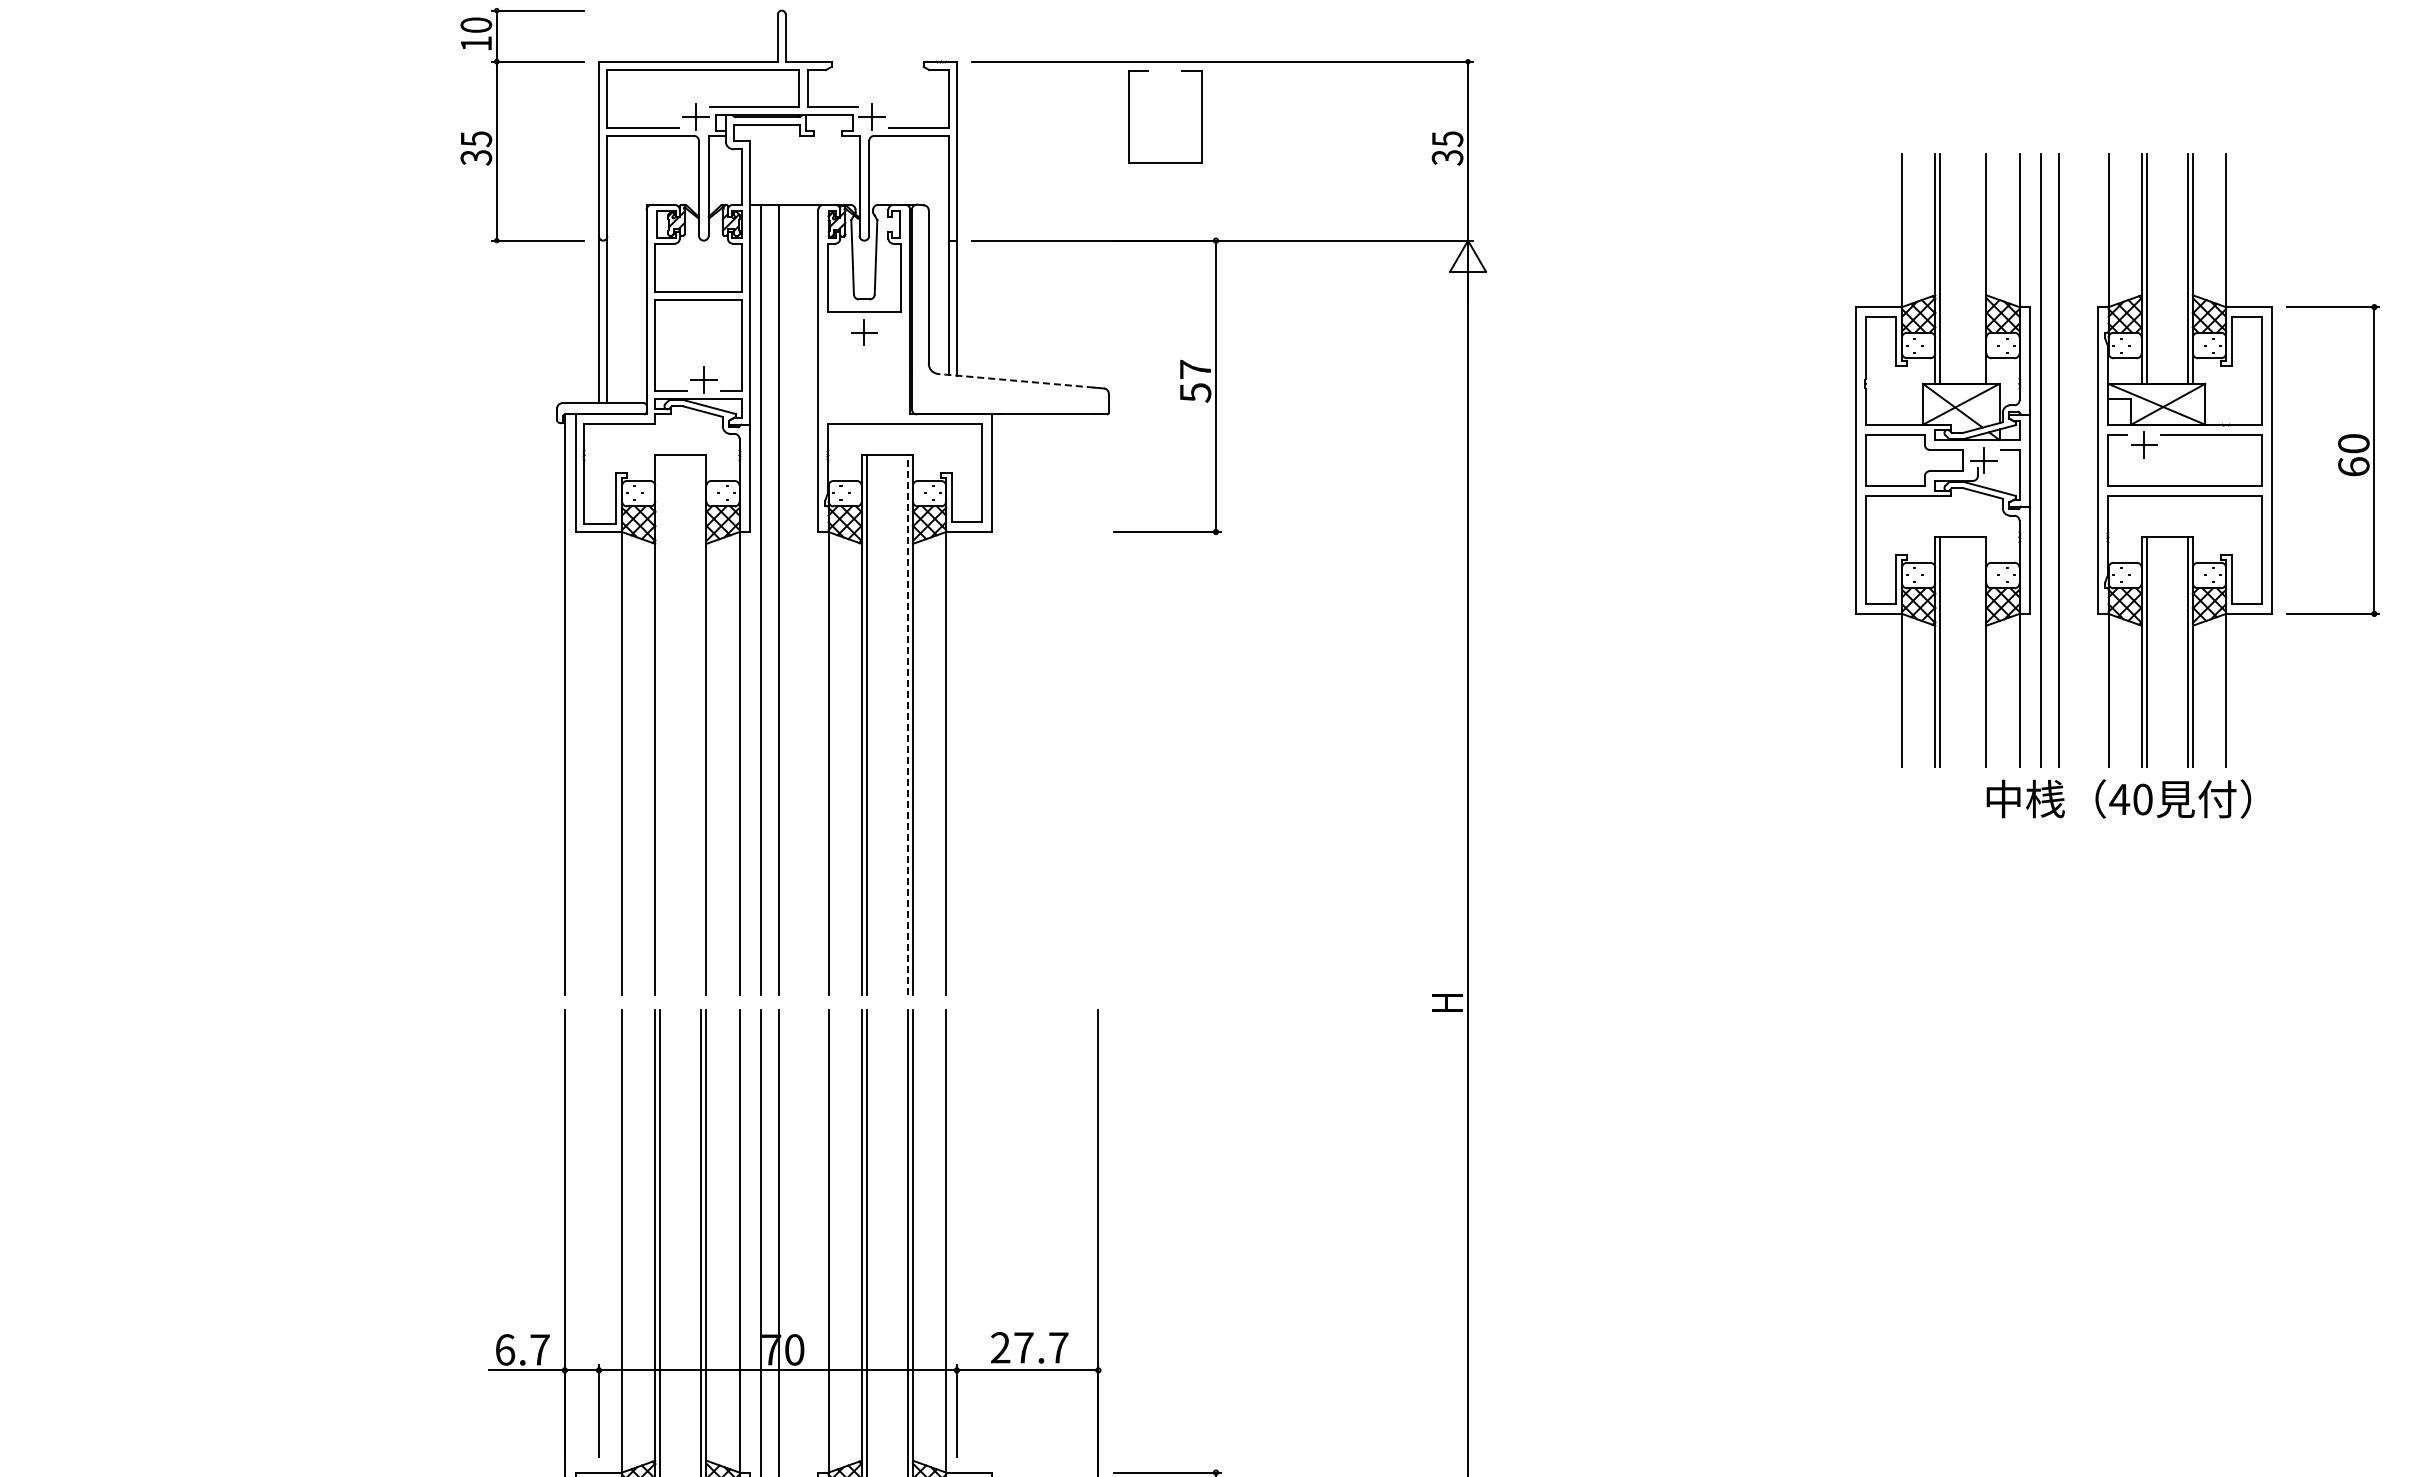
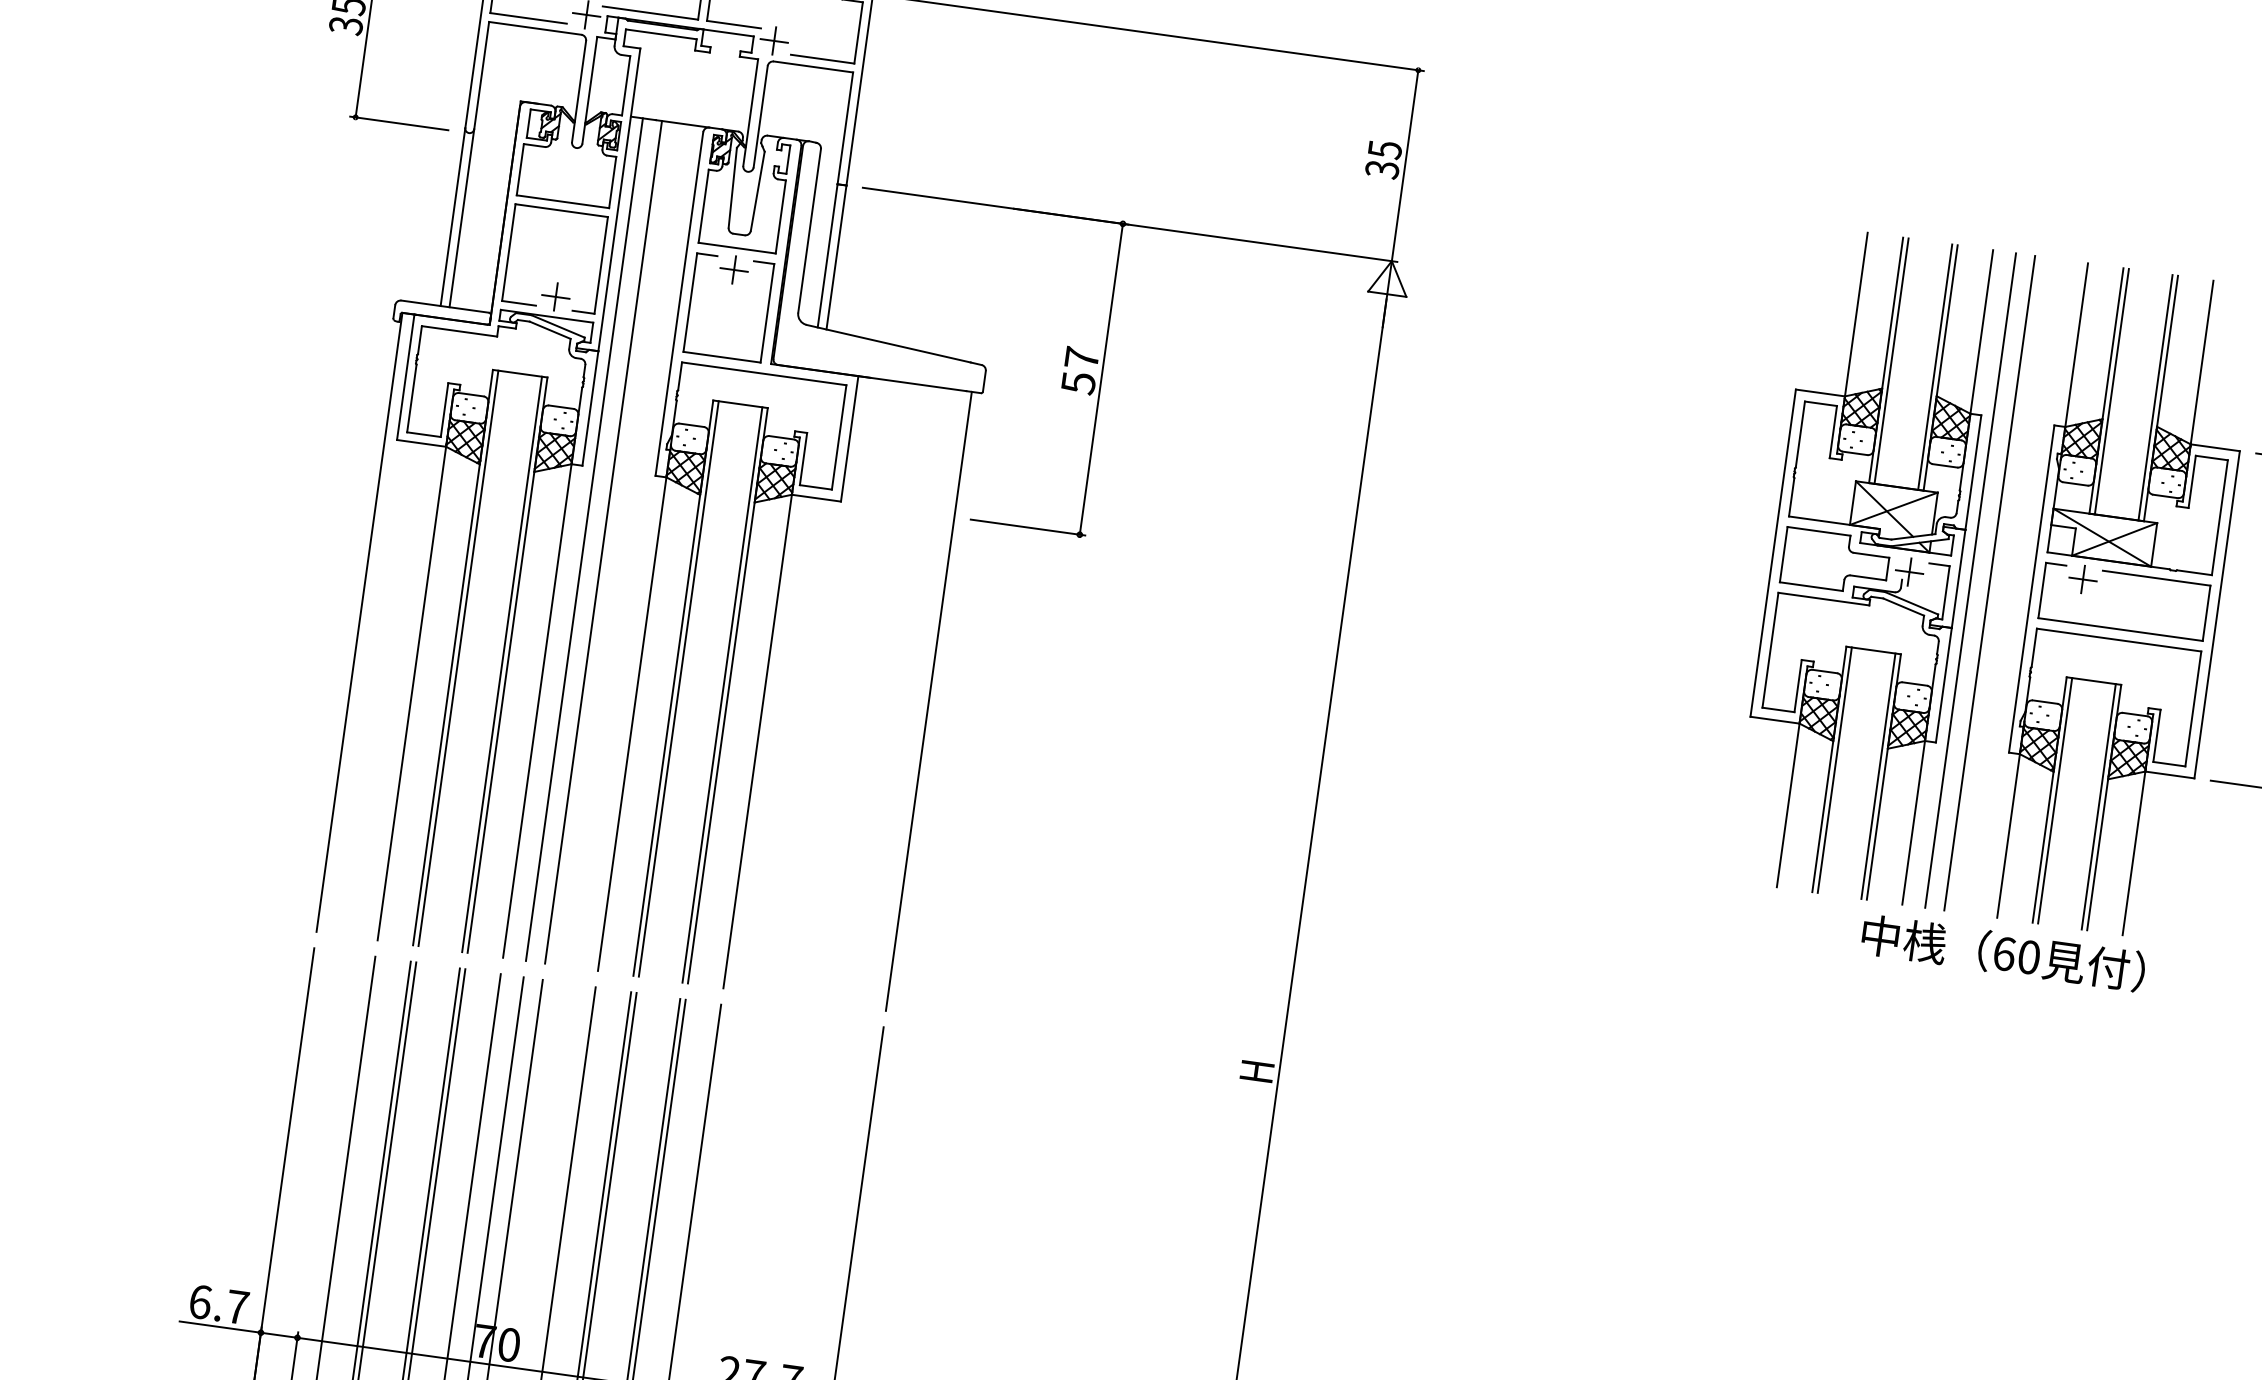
part: (1129, 116) -> (690, 301), moved
line: (1981, 268) -> (1935, 366), added
line: (1015, 380) -> (888, 343), dashed -> solid
line: (1981, 652) -> (1878, 776), added
line: (1098, 704) -> (928, 701), added
line: (660, 724) -> (458, 657), added
line: (701, 724) -> (502, 663), added
line: (907, 725) -> (722, 695), dashed -> solid
text: (2119, 799) -> (2004, 953), 40 -> 60

